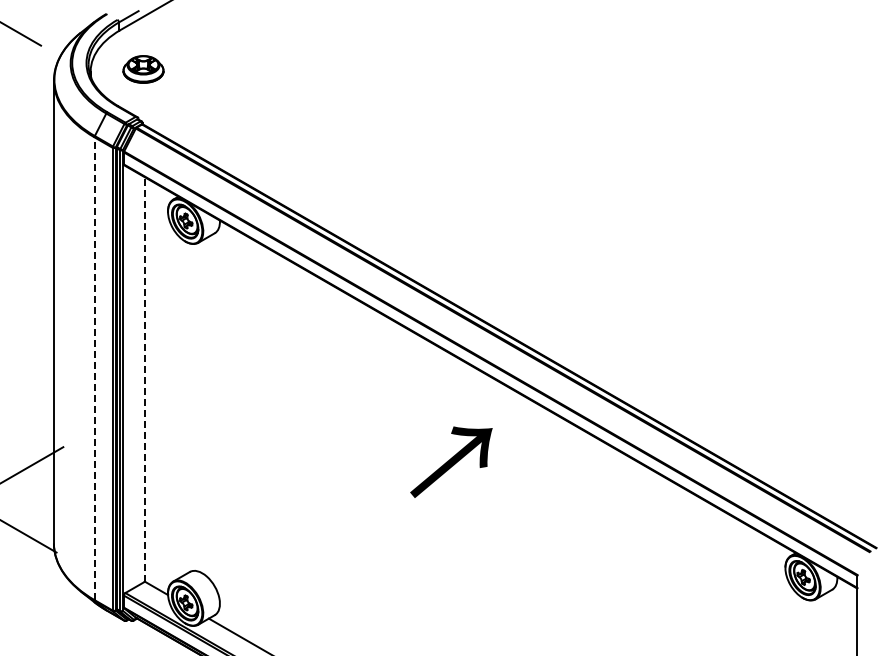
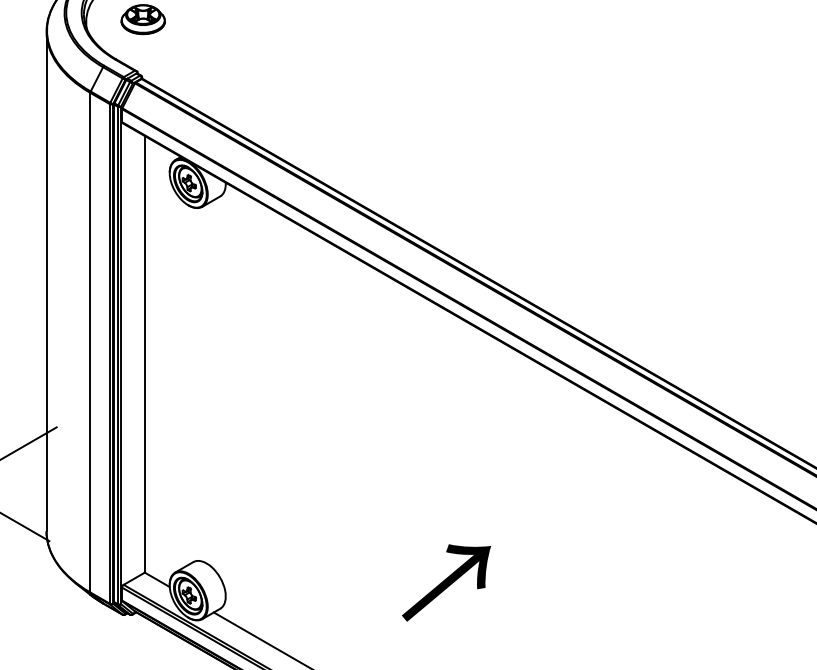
line: (94, 368) -> (90, 342), dashed -> solid
line: (144, 378) -> (144, 353), dashed -> solid
text: (451, 461) -> (446, 582), moved

